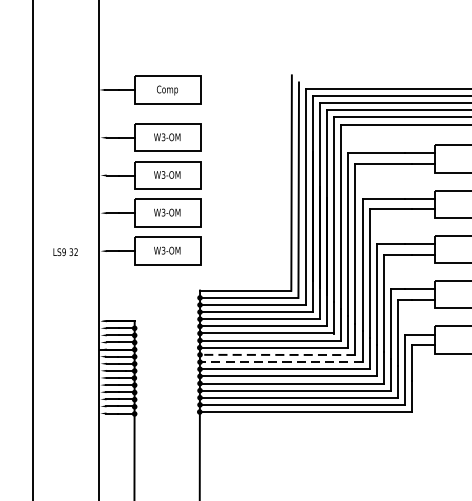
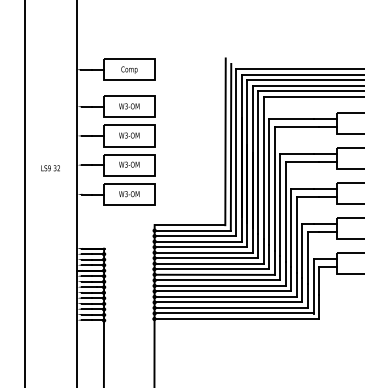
text: (65, 252) -> (50, 168), moved
line: (277, 354) -> (214, 274), dashed -> solid
line: (281, 362) -> (217, 280), dashed -> solid

